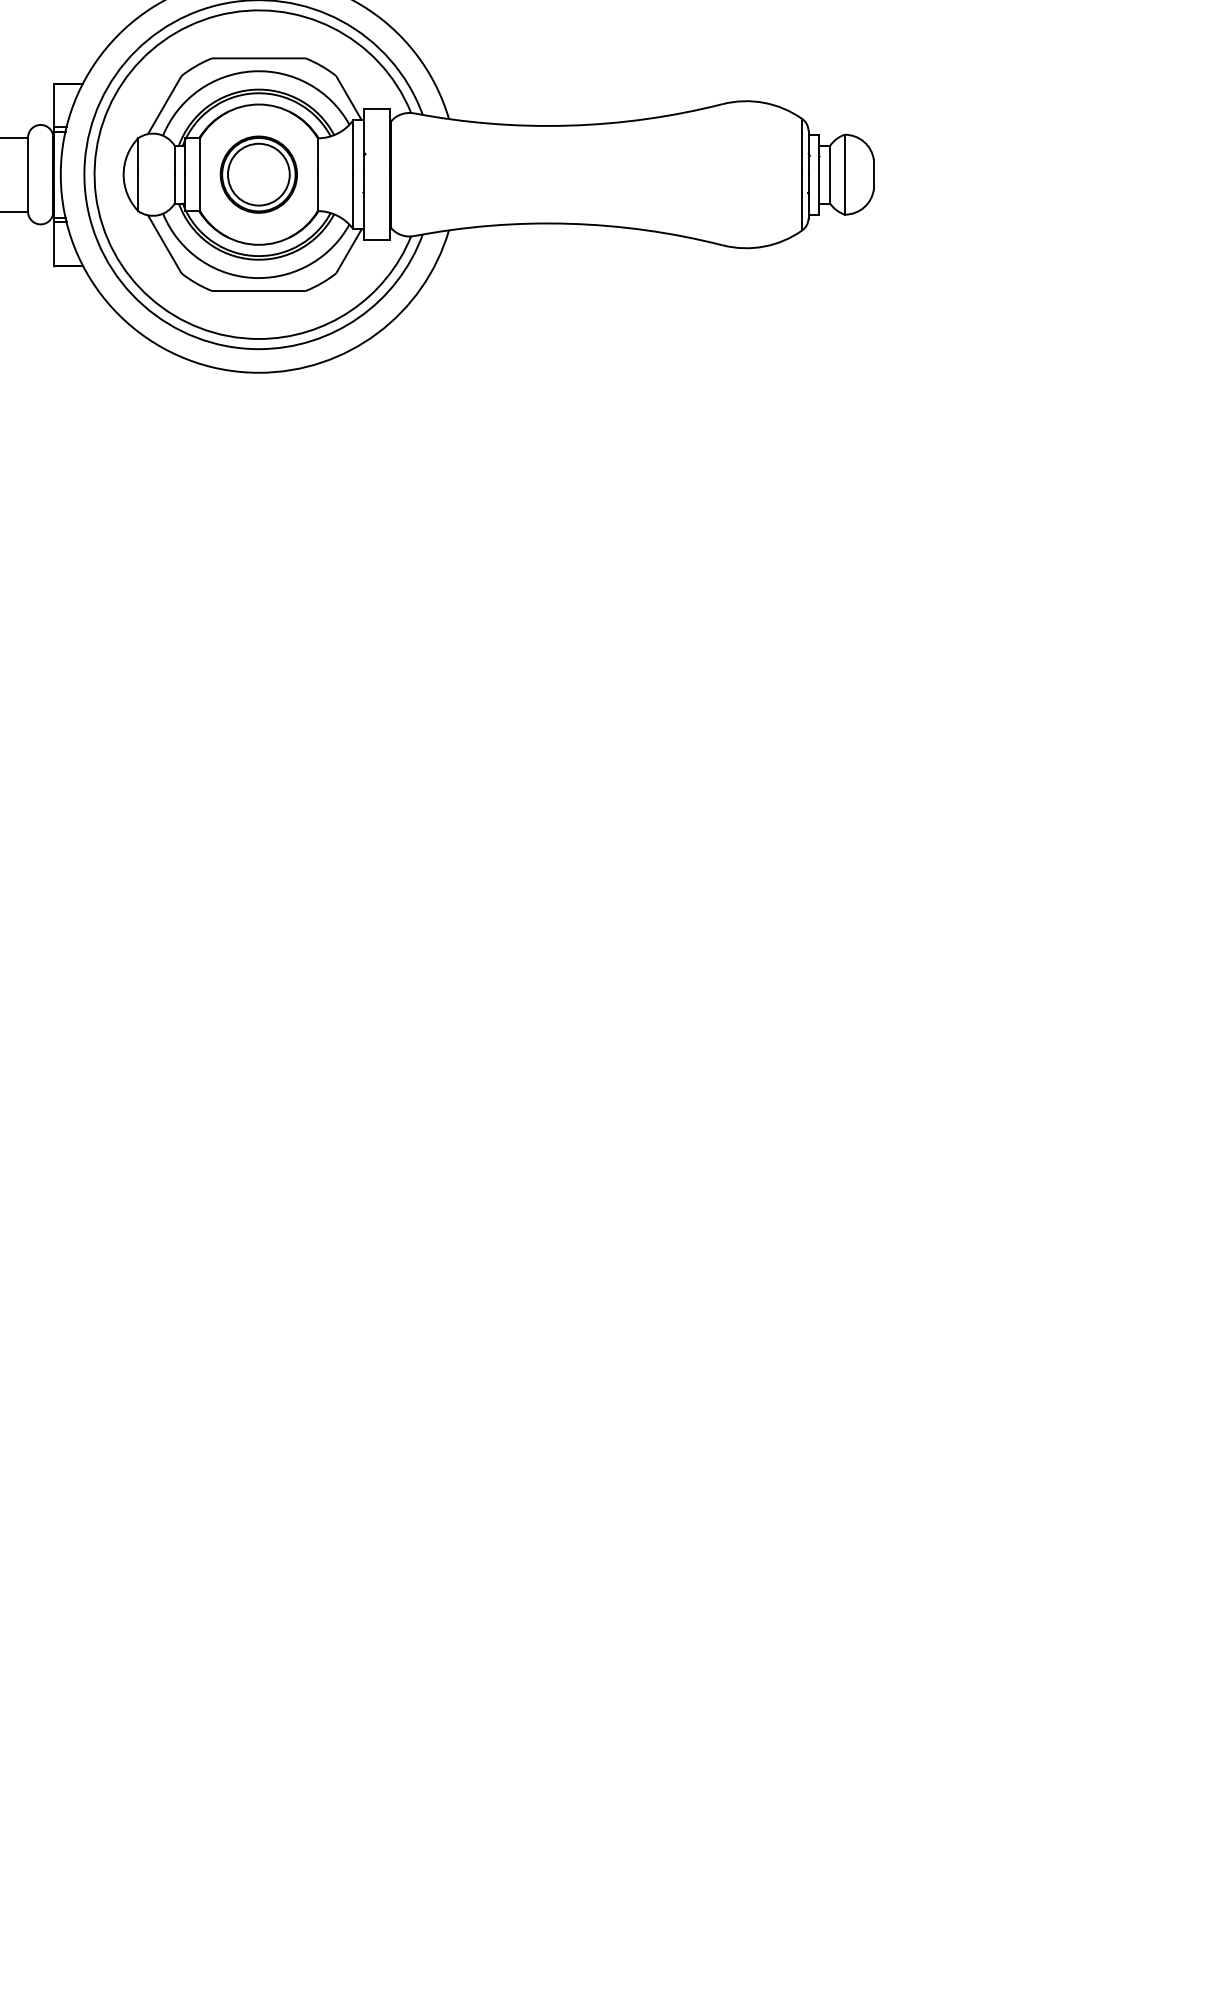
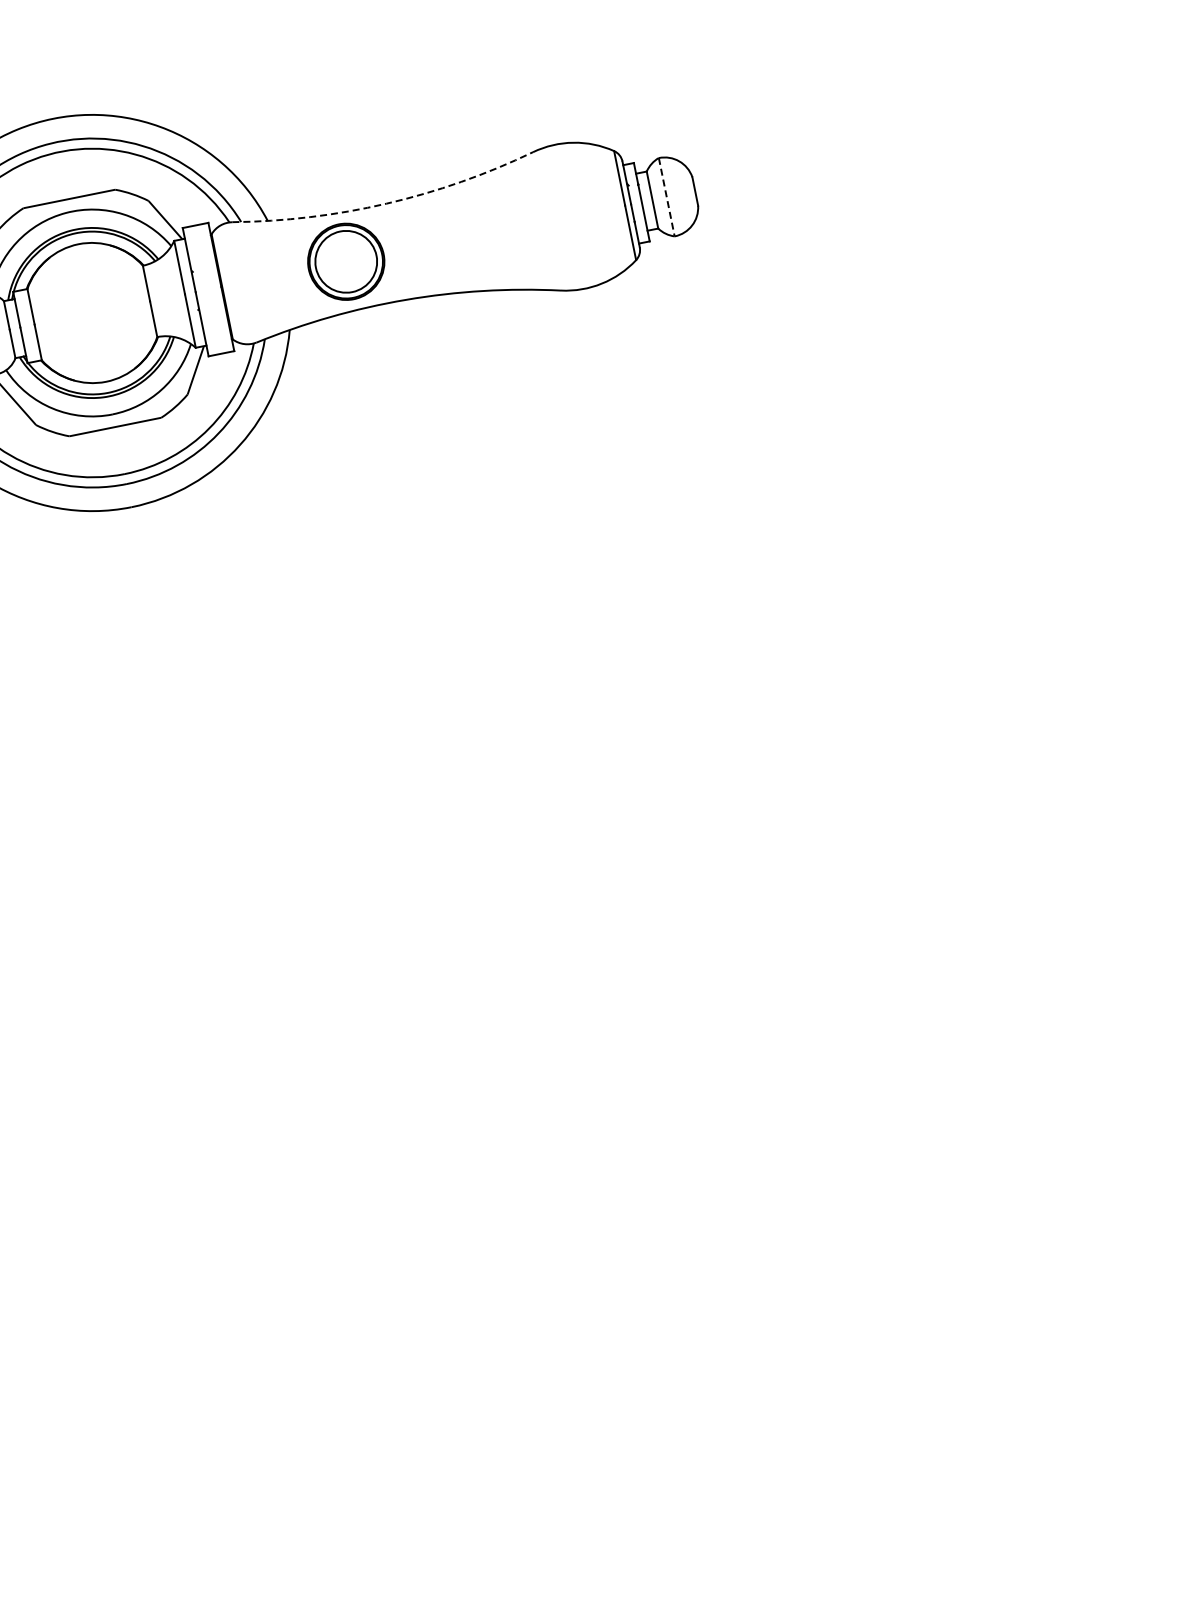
arc: (568, 125) -> (386, 203), solid -> dashed
part: (258, 174) -> (345, 261), moved
line: (844, 174) -> (666, 197), solid -> dashed

